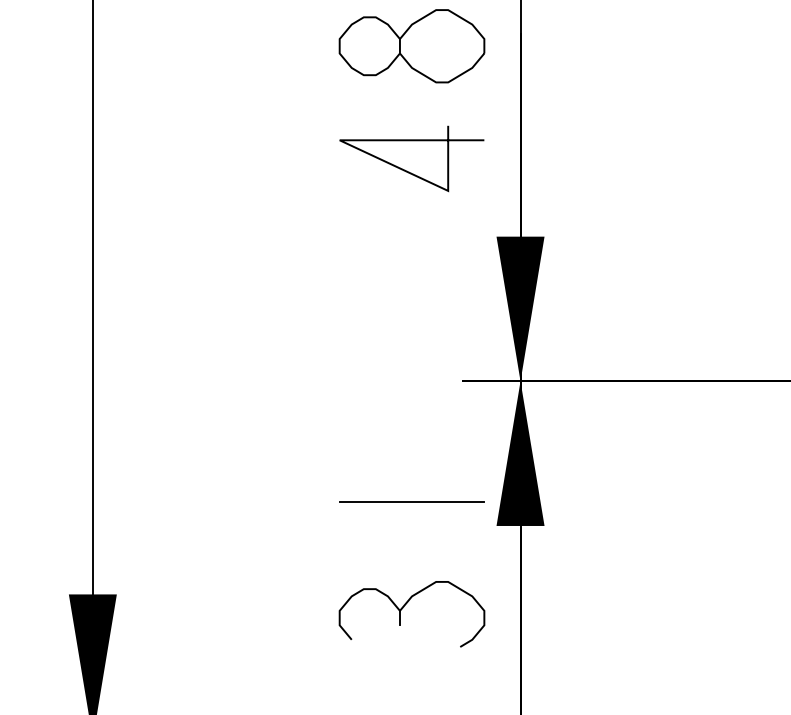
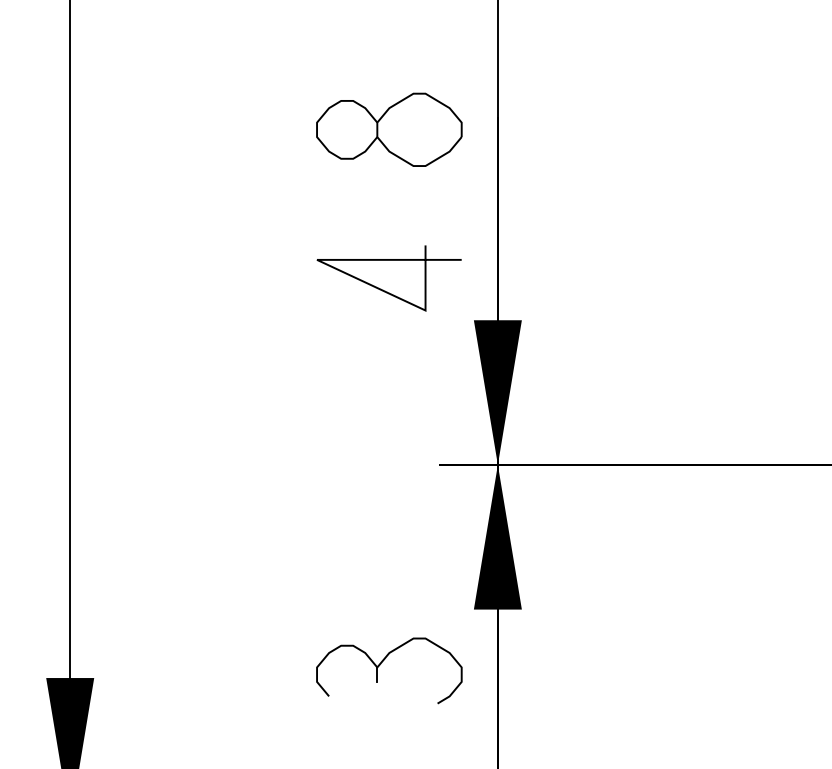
line: (406, 169) -> (383, 289), moved
line: (412, 501) -> (389, 585), removed
part: (404, 607) -> (381, 664), moved

